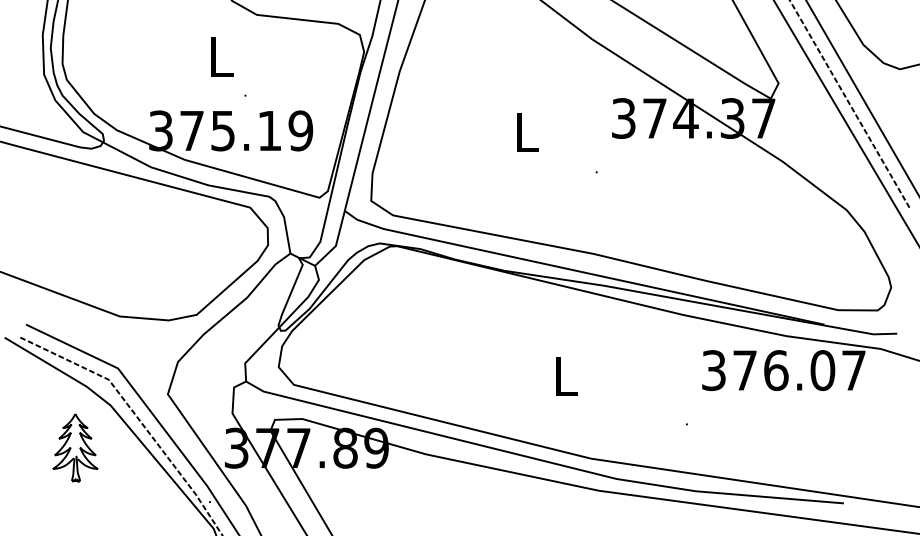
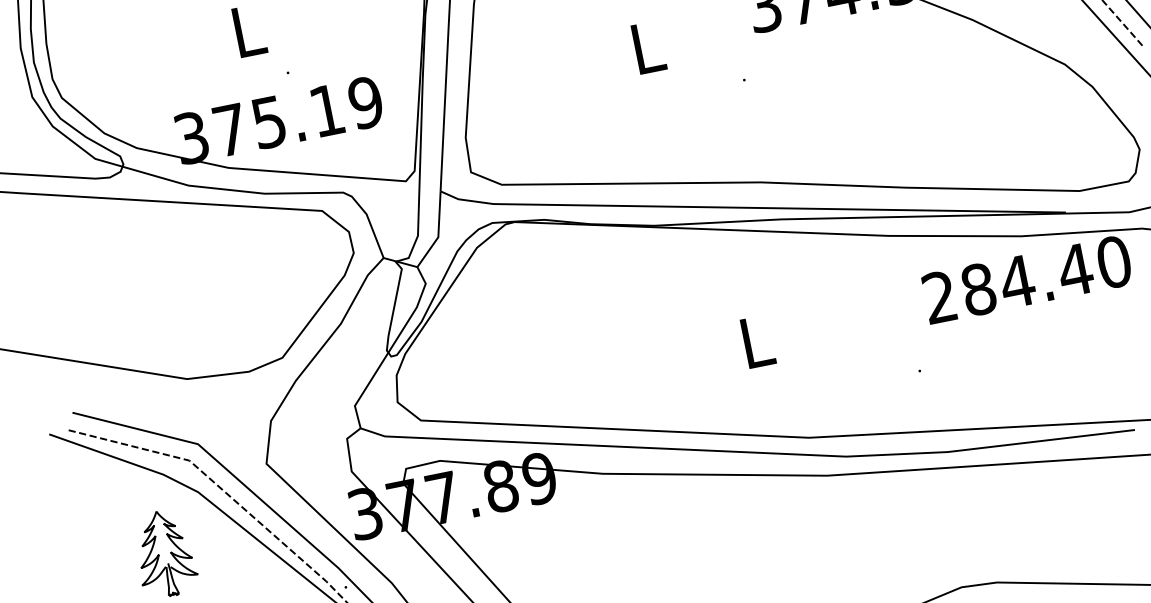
text: (784, 370) -> (1027, 279), 376.07 -> 284.40

